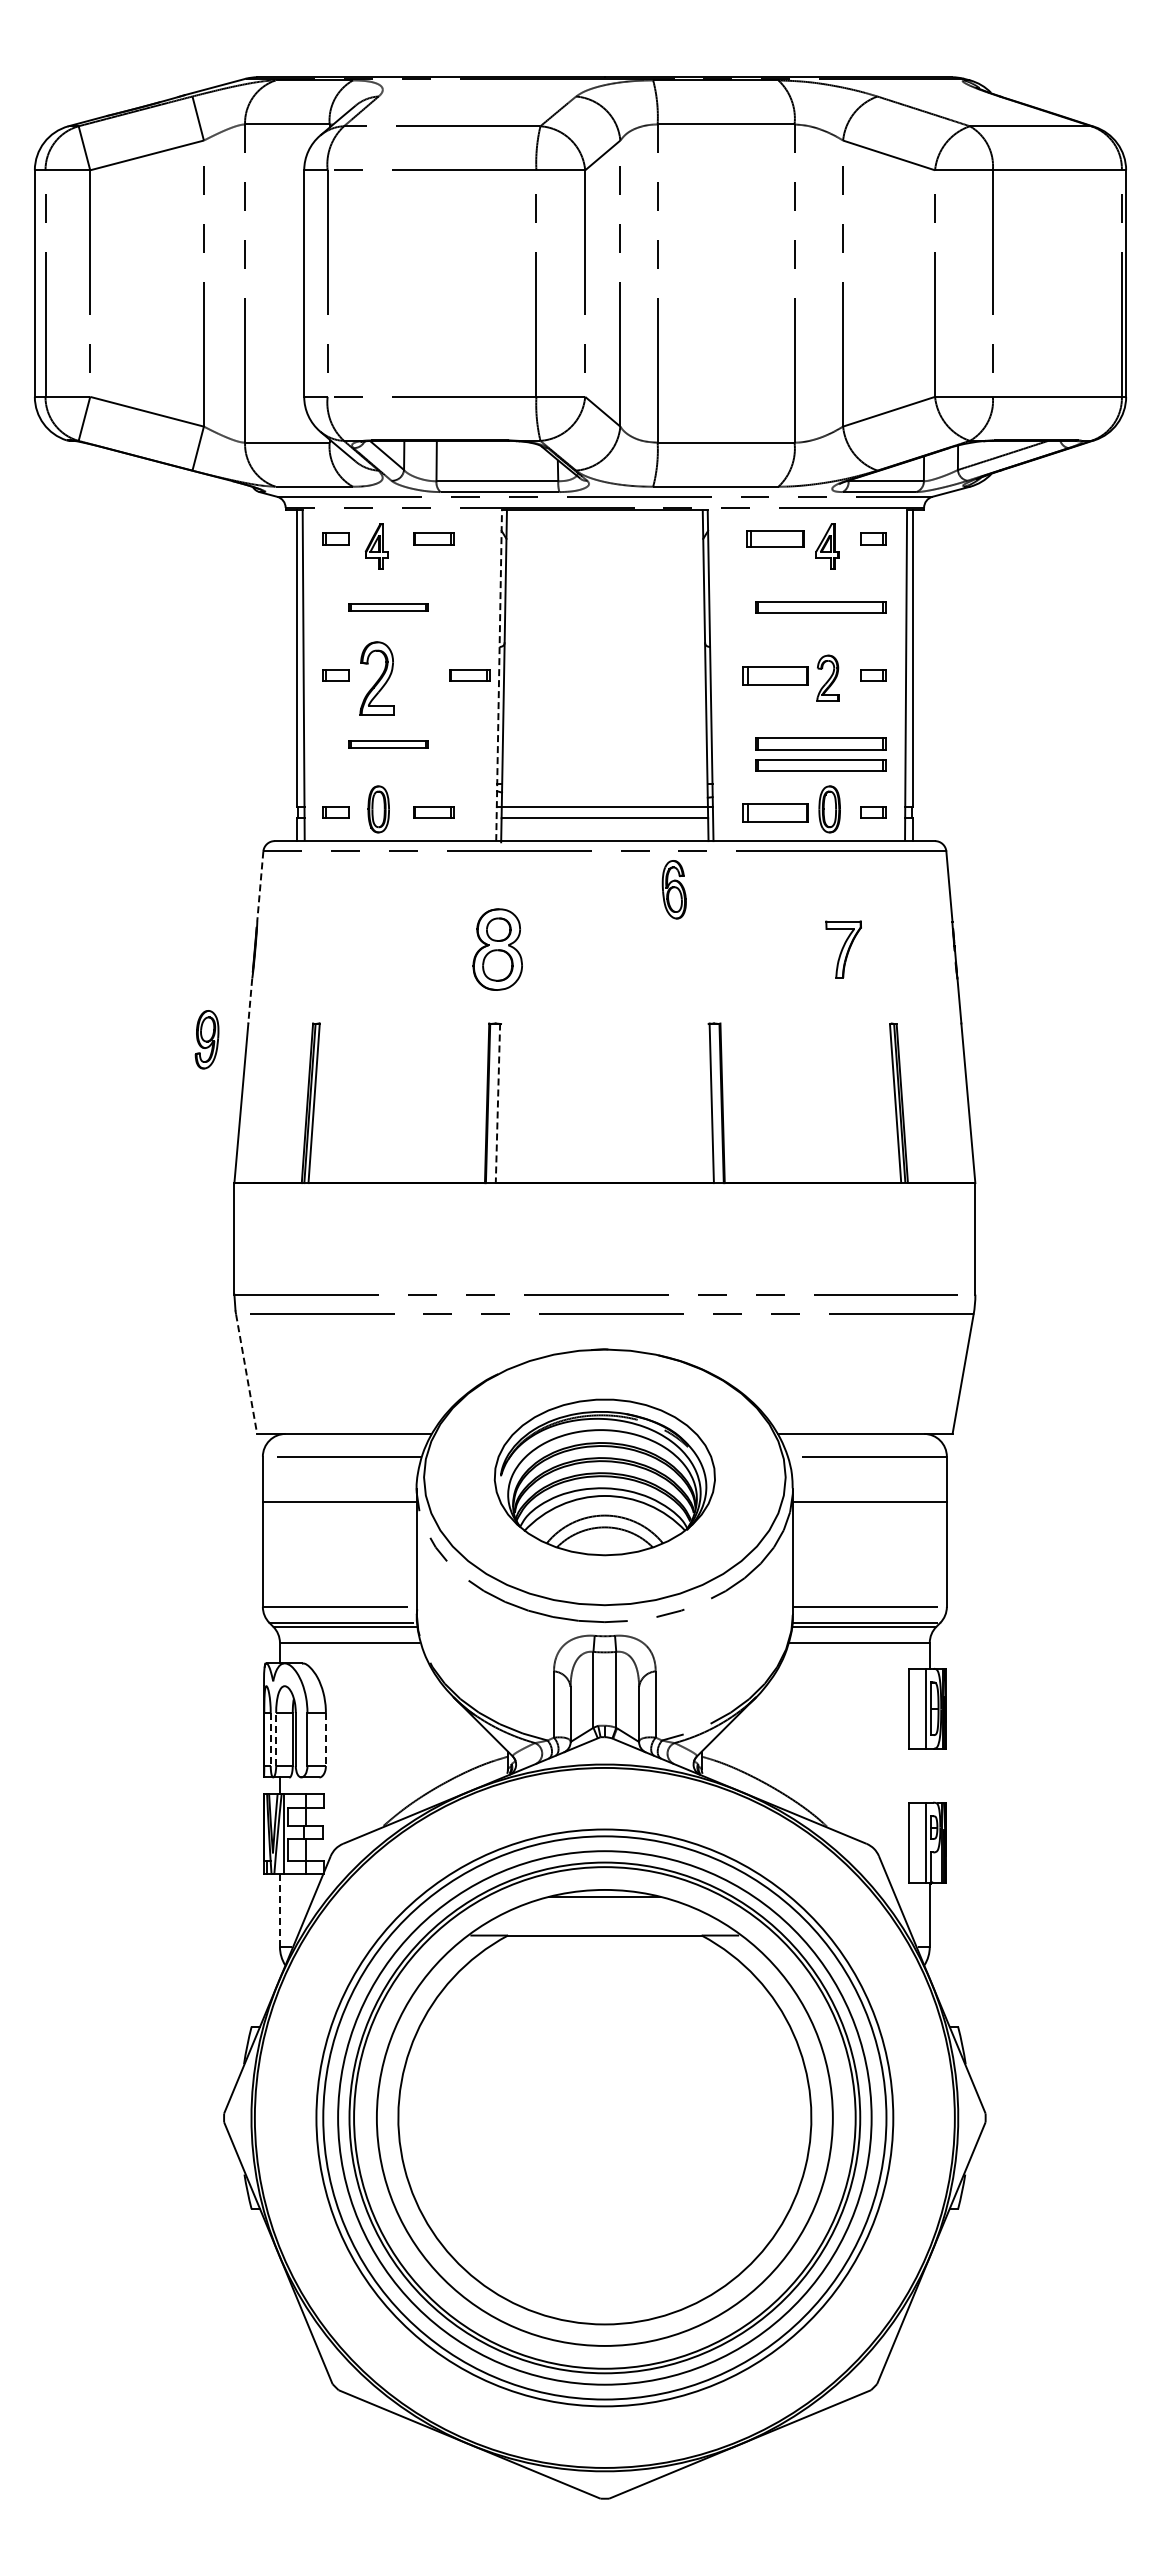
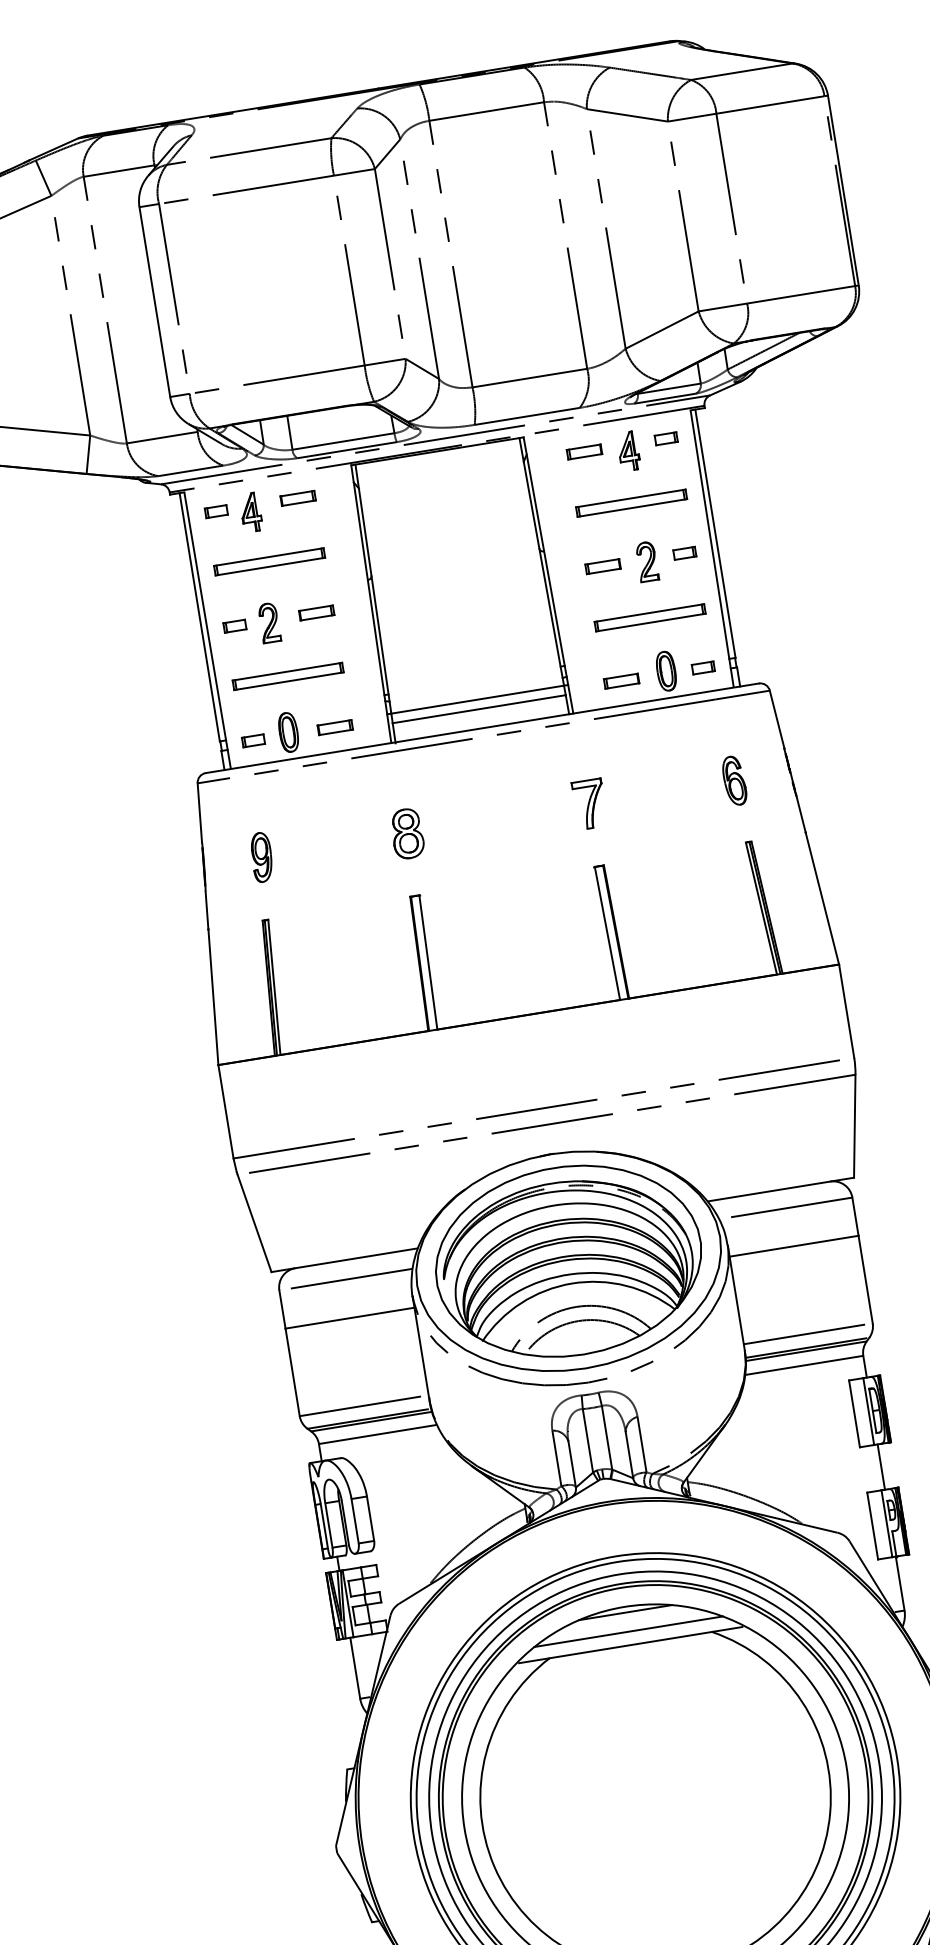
part: (775, 538) -> (584, 451), size x0.71
part: (388, 607) -> (269, 561), size x1.67
part: (469, 675) -> (316, 612), moved
line: (499, 675) -> (371, 603), dashed -> solid
part: (775, 675) -> (602, 566), size x0.62
part: (376, 677) -> (268, 622), size x0.62
part: (388, 743) -> (287, 675), size x1.67
part: (820, 765) -> (652, 635), removed
part: (775, 812) -> (621, 681), size x0.62
line: (260, 886) -> (200, 813), dashed -> solid
part: (673, 889) -> (733, 780), moved
part: (497, 949) -> (407, 833), size x0.71
part: (843, 949) -> (589, 804), moved
line: (250, 1001) -> (207, 910), dashed -> solid
part: (206, 1039) -> (261, 857), moved
line: (497, 1103) -> (428, 962), dashed -> solid
line: (246, 1374) -> (254, 1223), dashed -> solid
part: (604, 1477) -> (568, 1261), size x1.43
line: (270, 1739) -> (324, 1526), dashed -> solid
line: (276, 1739) -> (329, 1525), dashed -> solid
line: (325, 1739) -> (370, 1518), dashed -> solid
line: (929, 1775) -> (881, 1466), added
line: (279, 1911) -> (355, 1669), dashed -> solid
line: (604, 1919) -> (628, 1631), added

